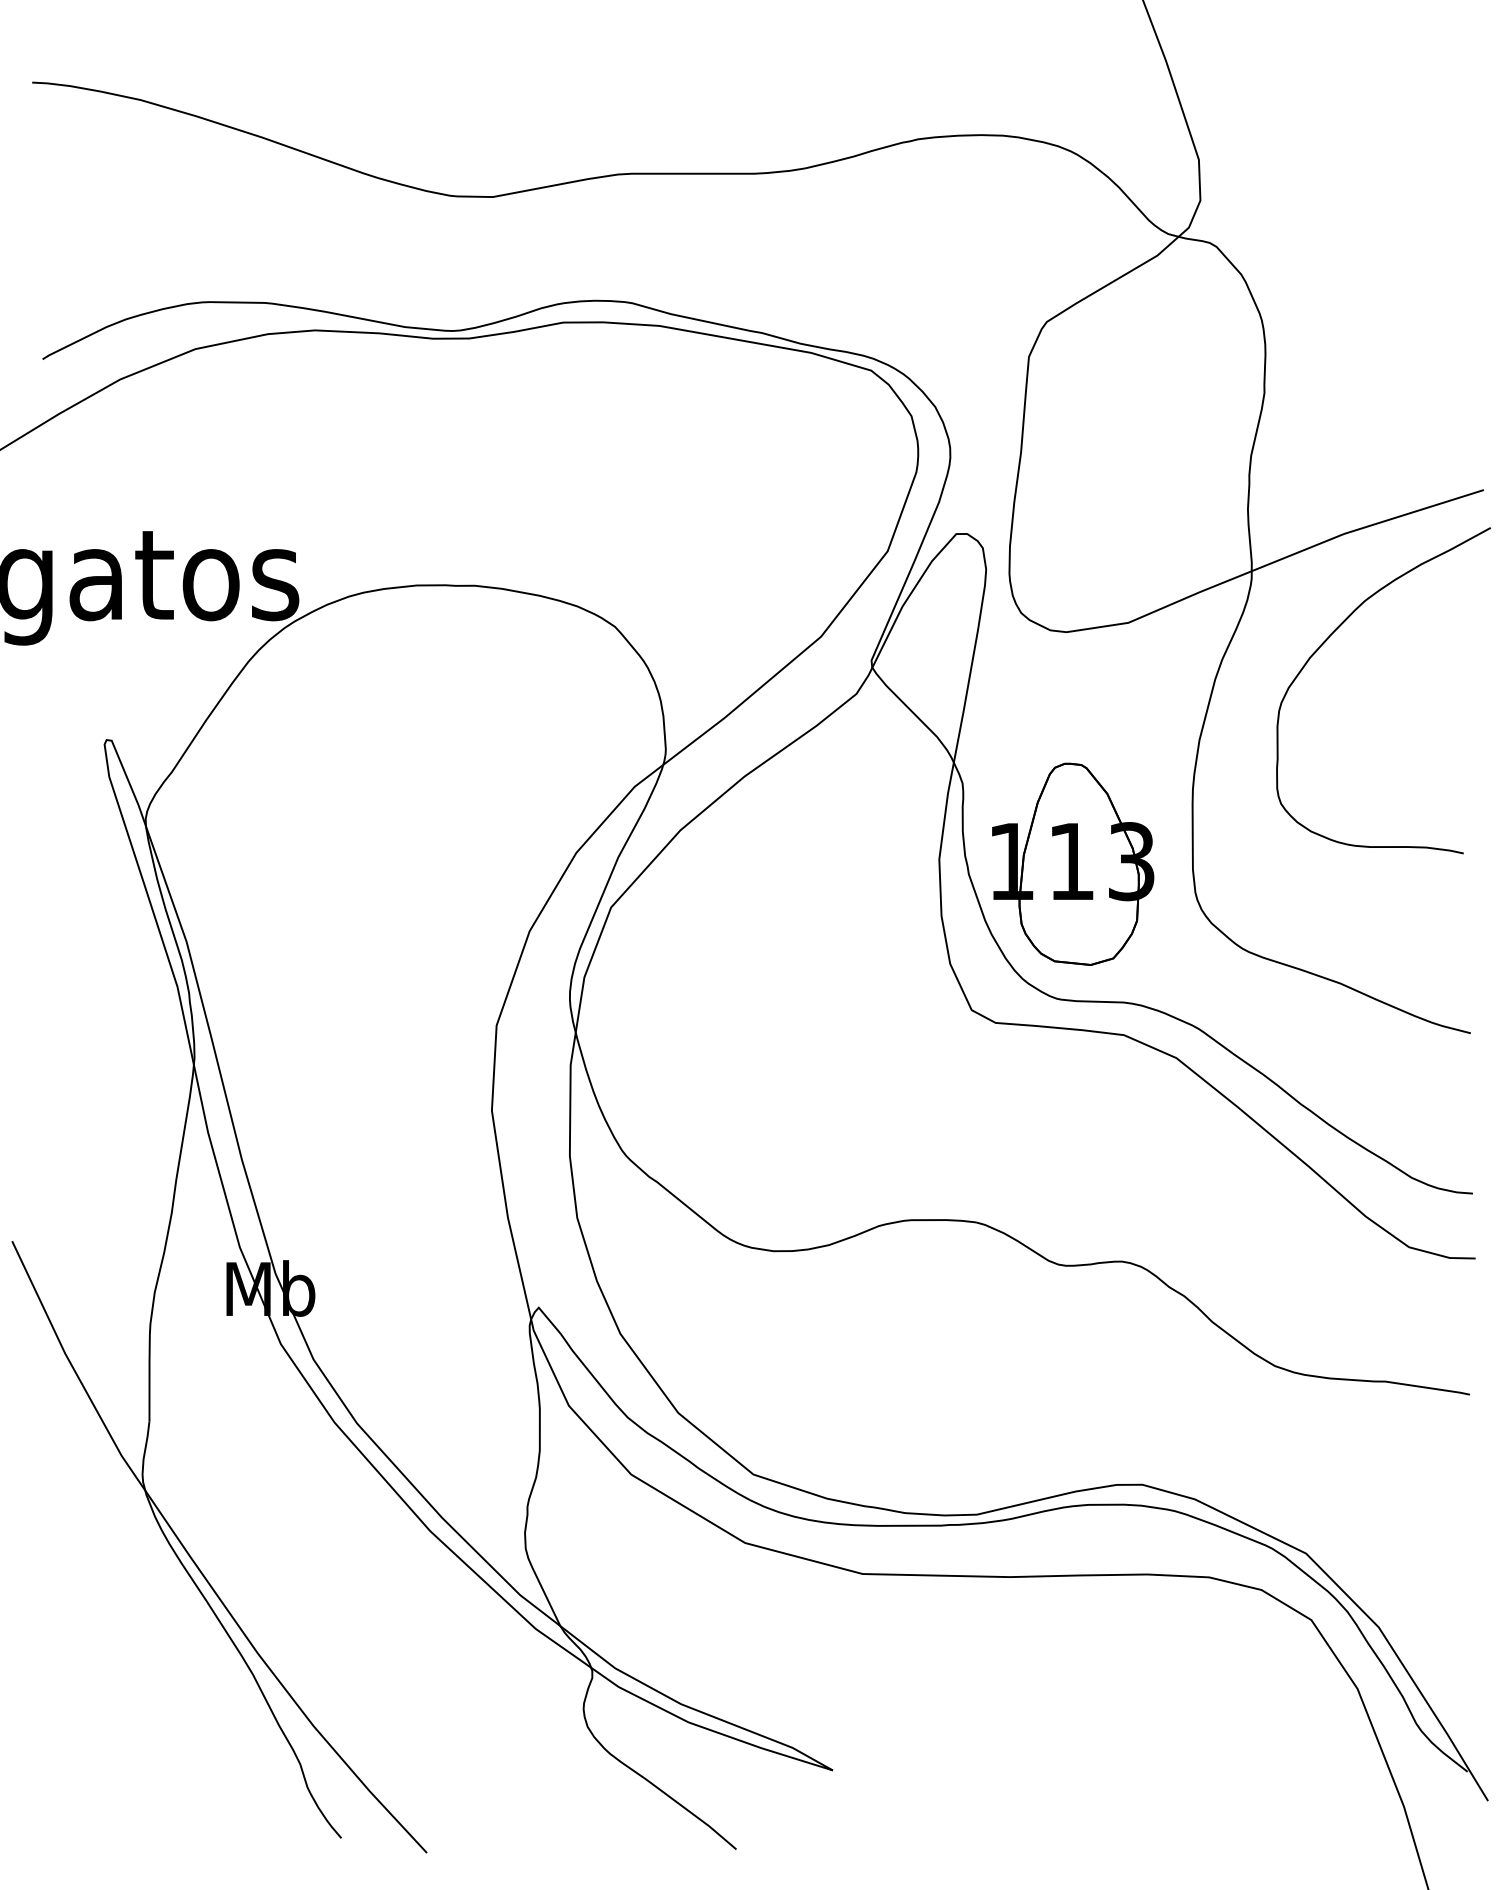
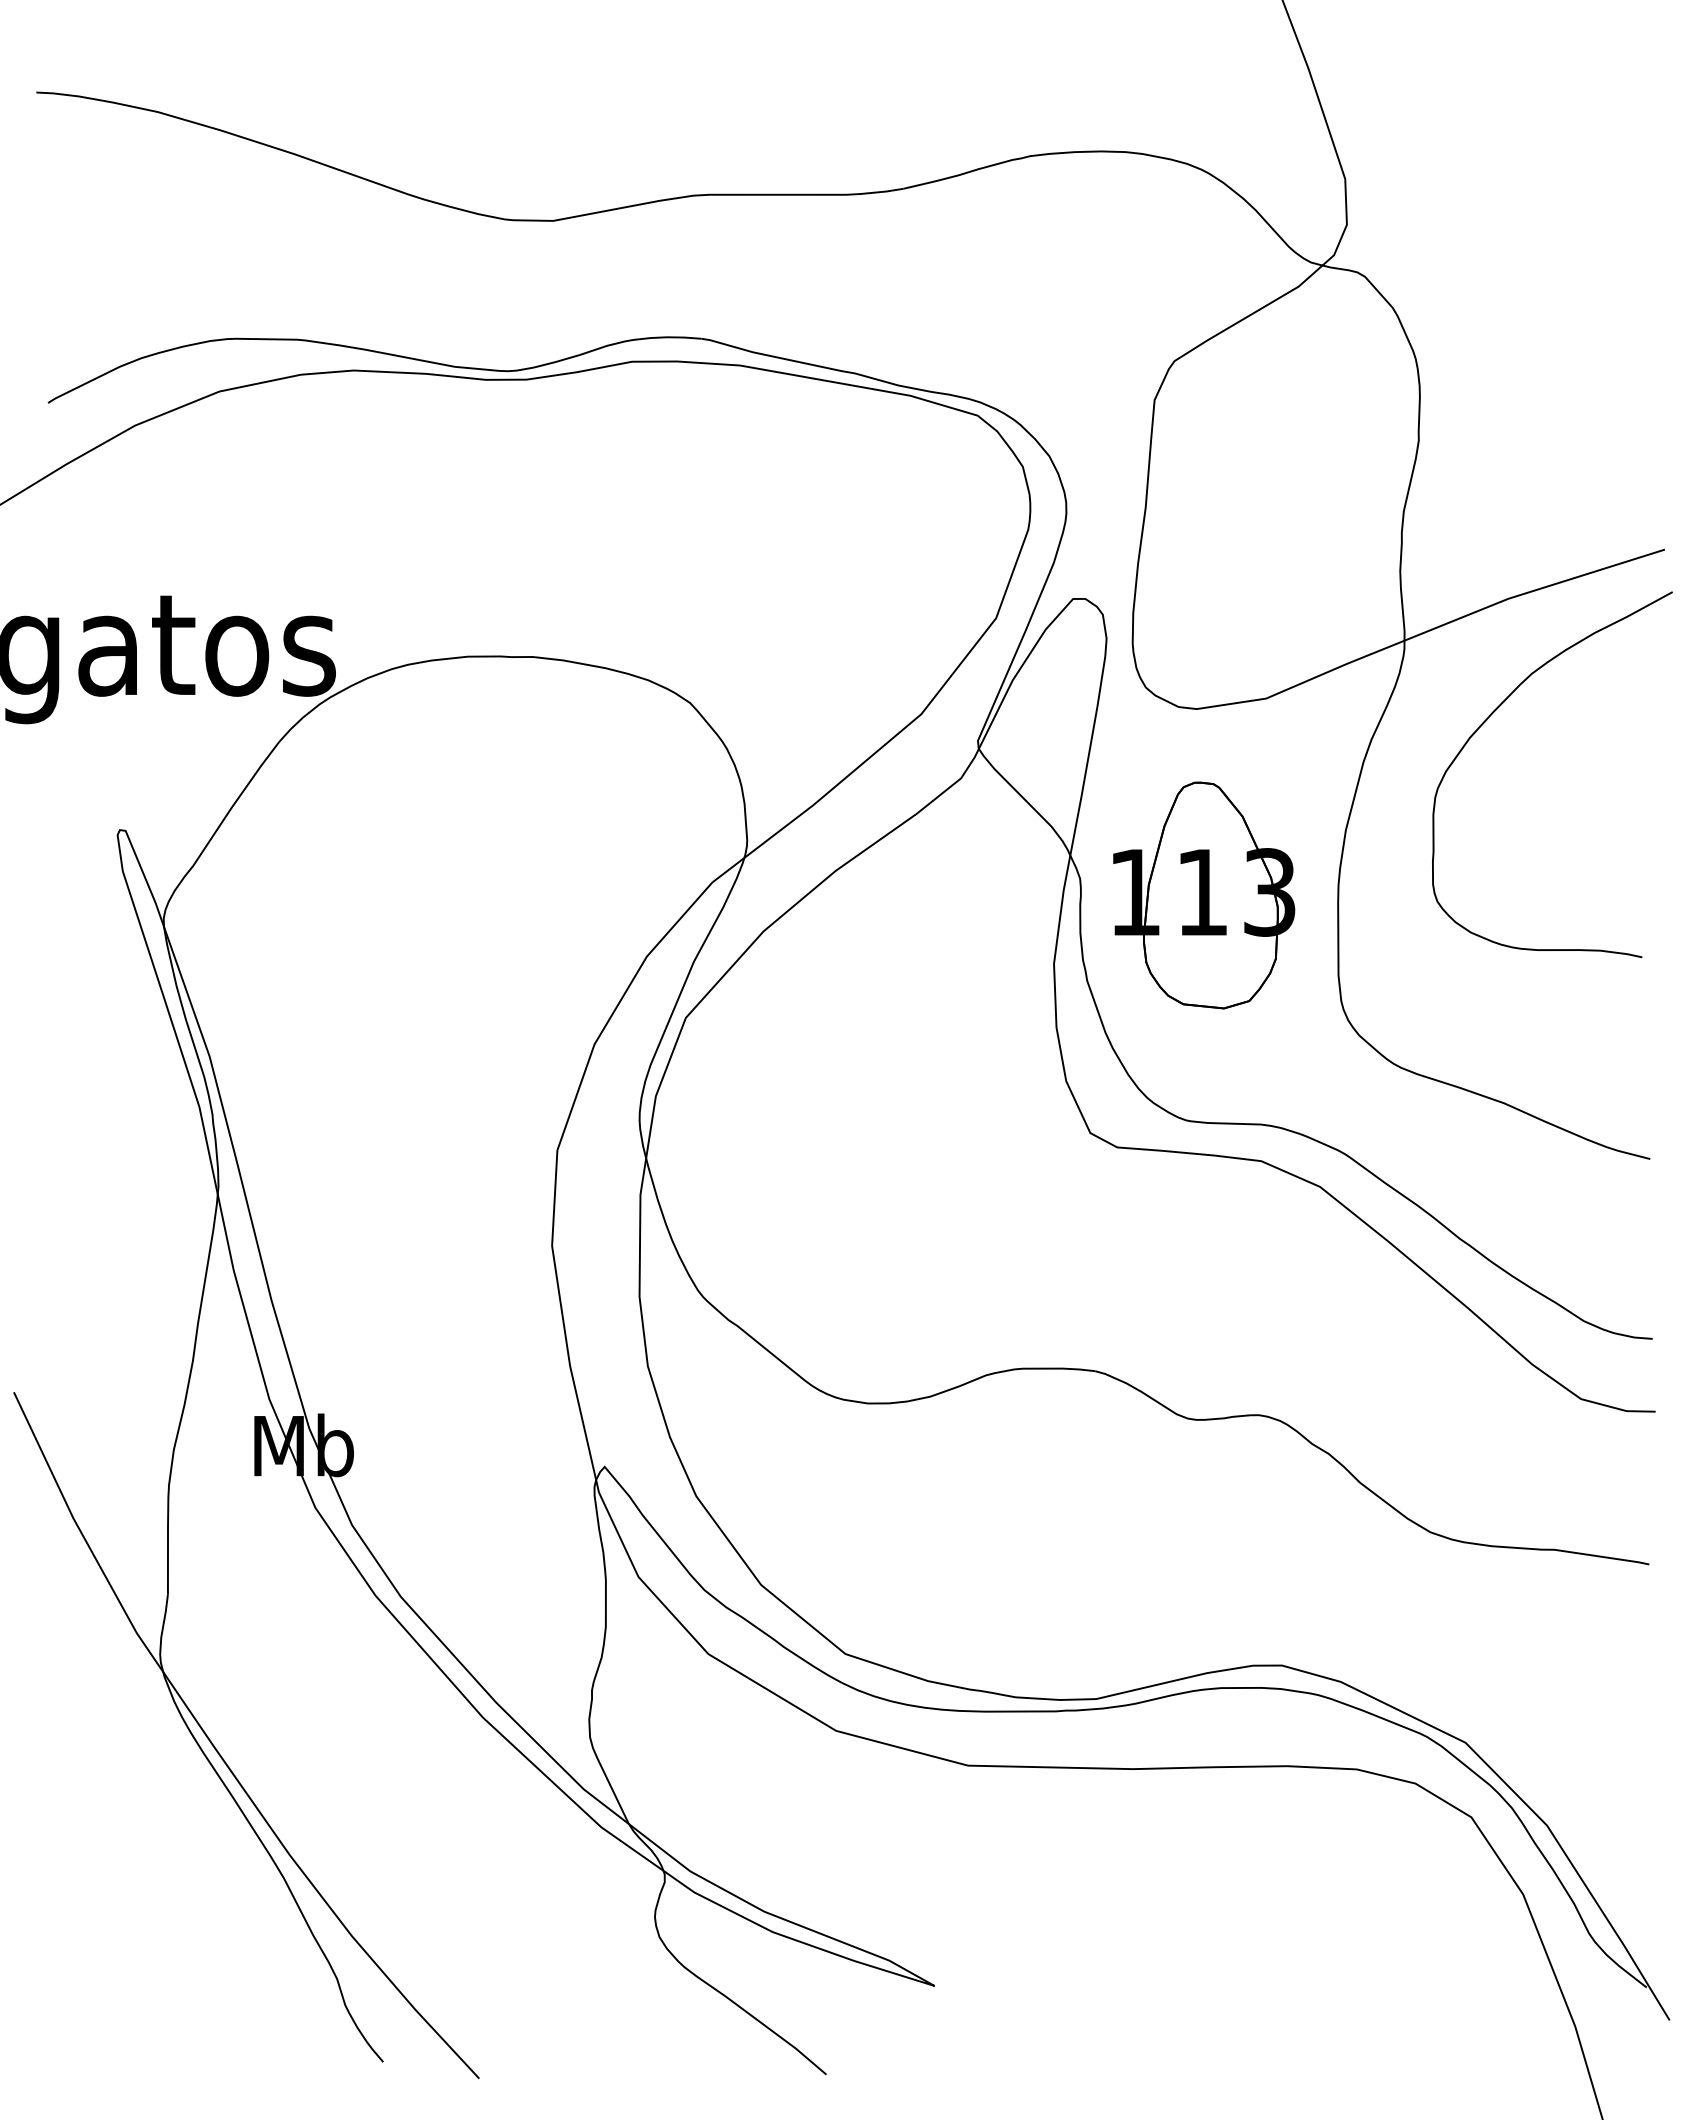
part: (1073, 864) -> (1204, 895), moved

